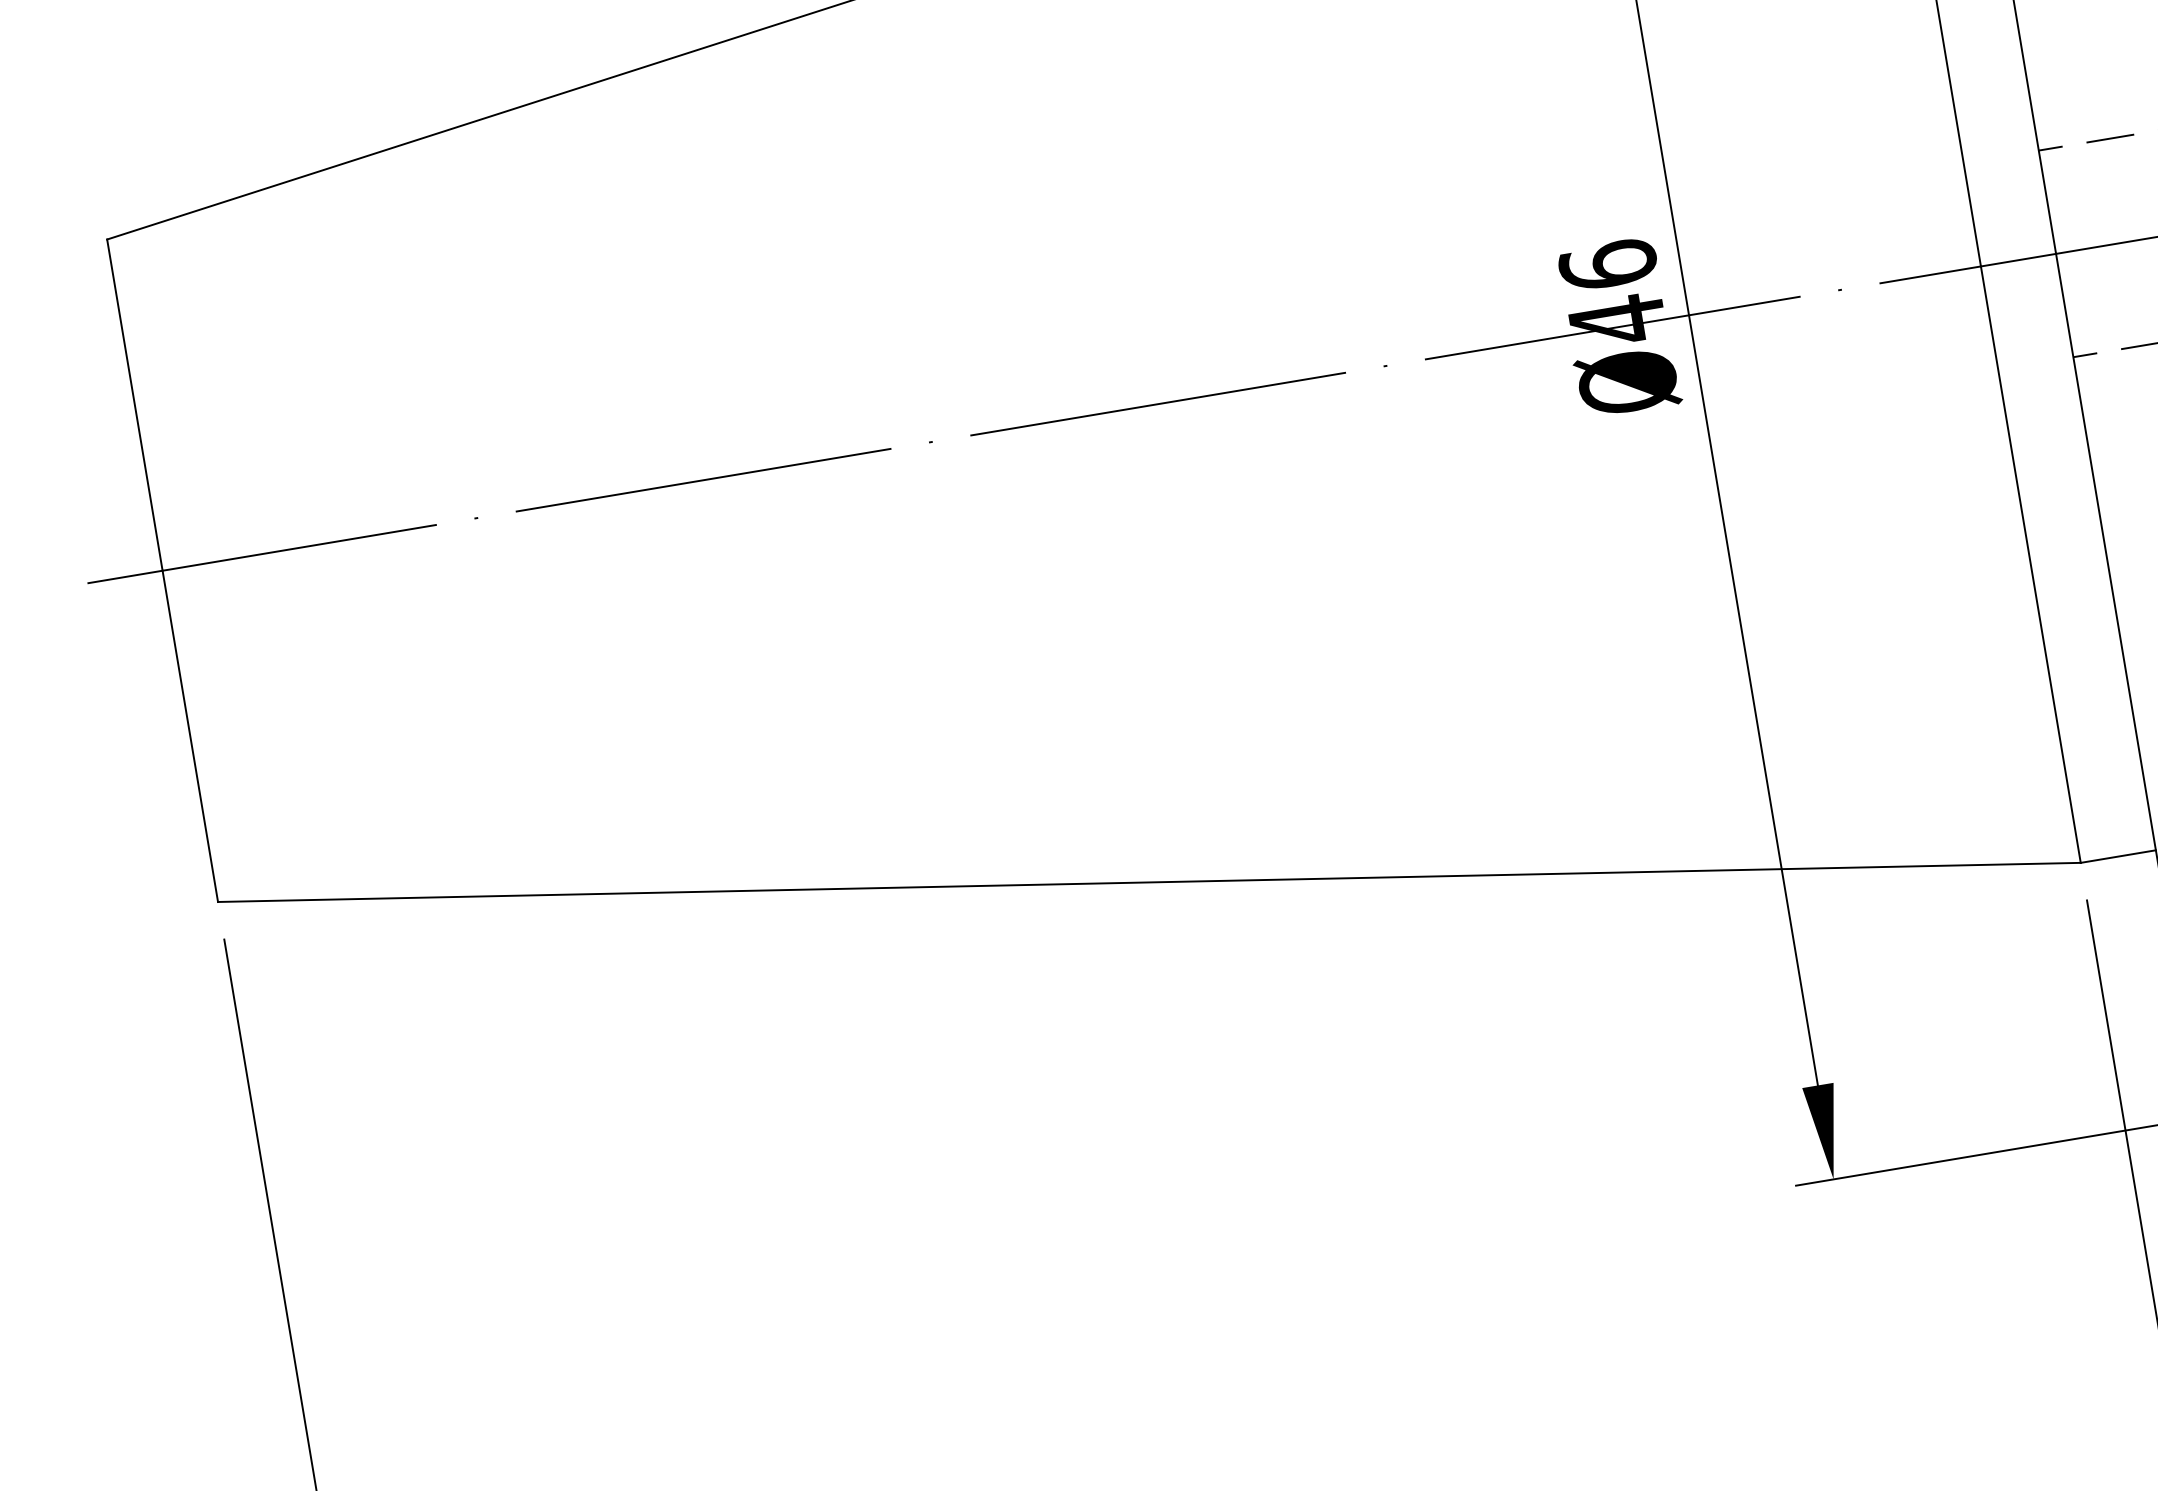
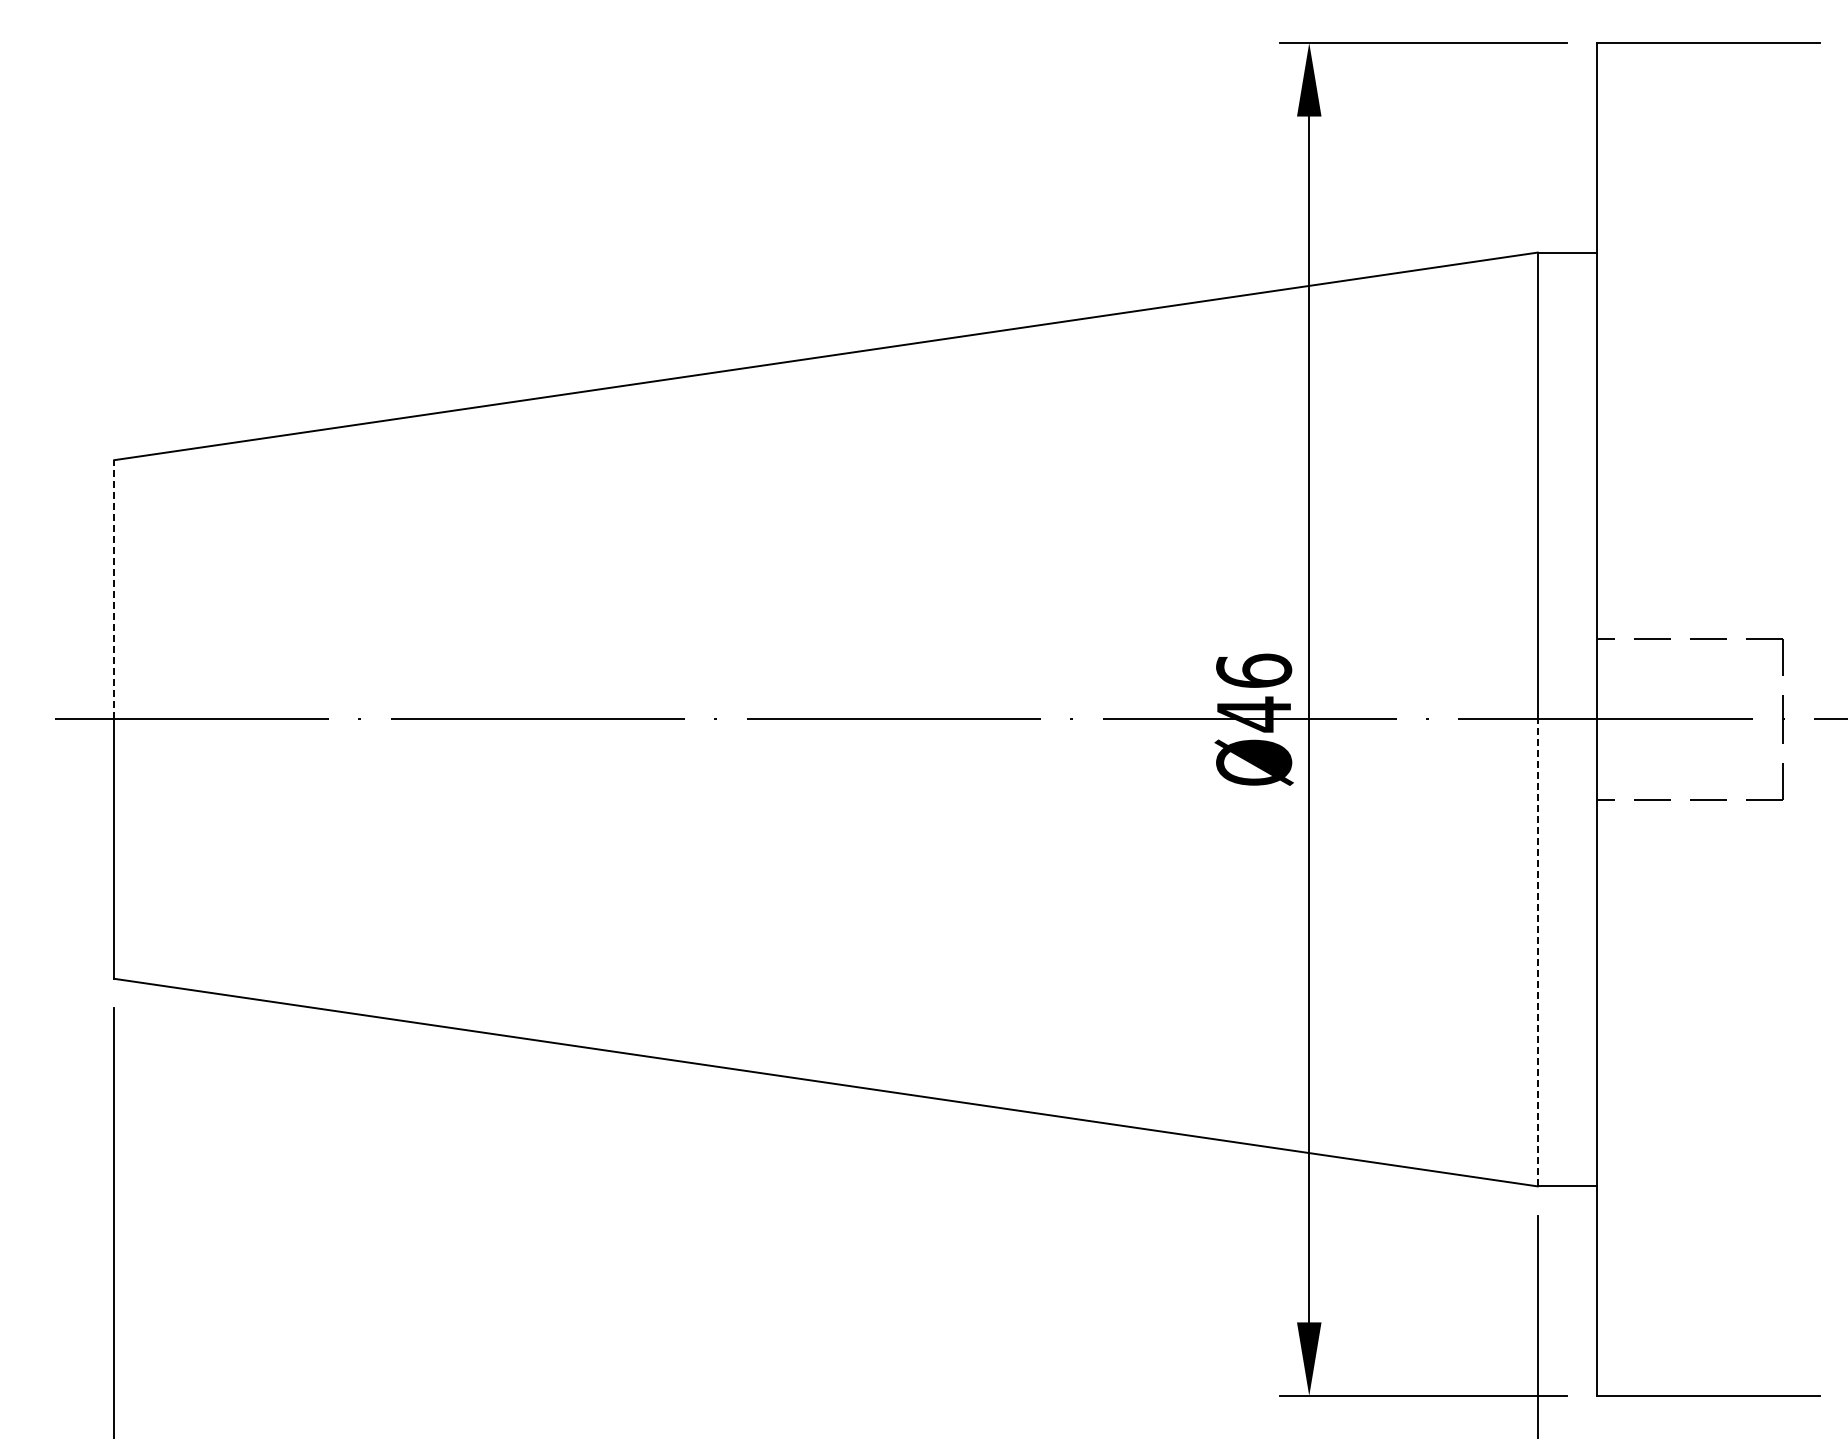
line: (135, 404) -> (114, 589), solid -> dashed
line: (2030, 564) -> (1537, 952), solid -> dashed

